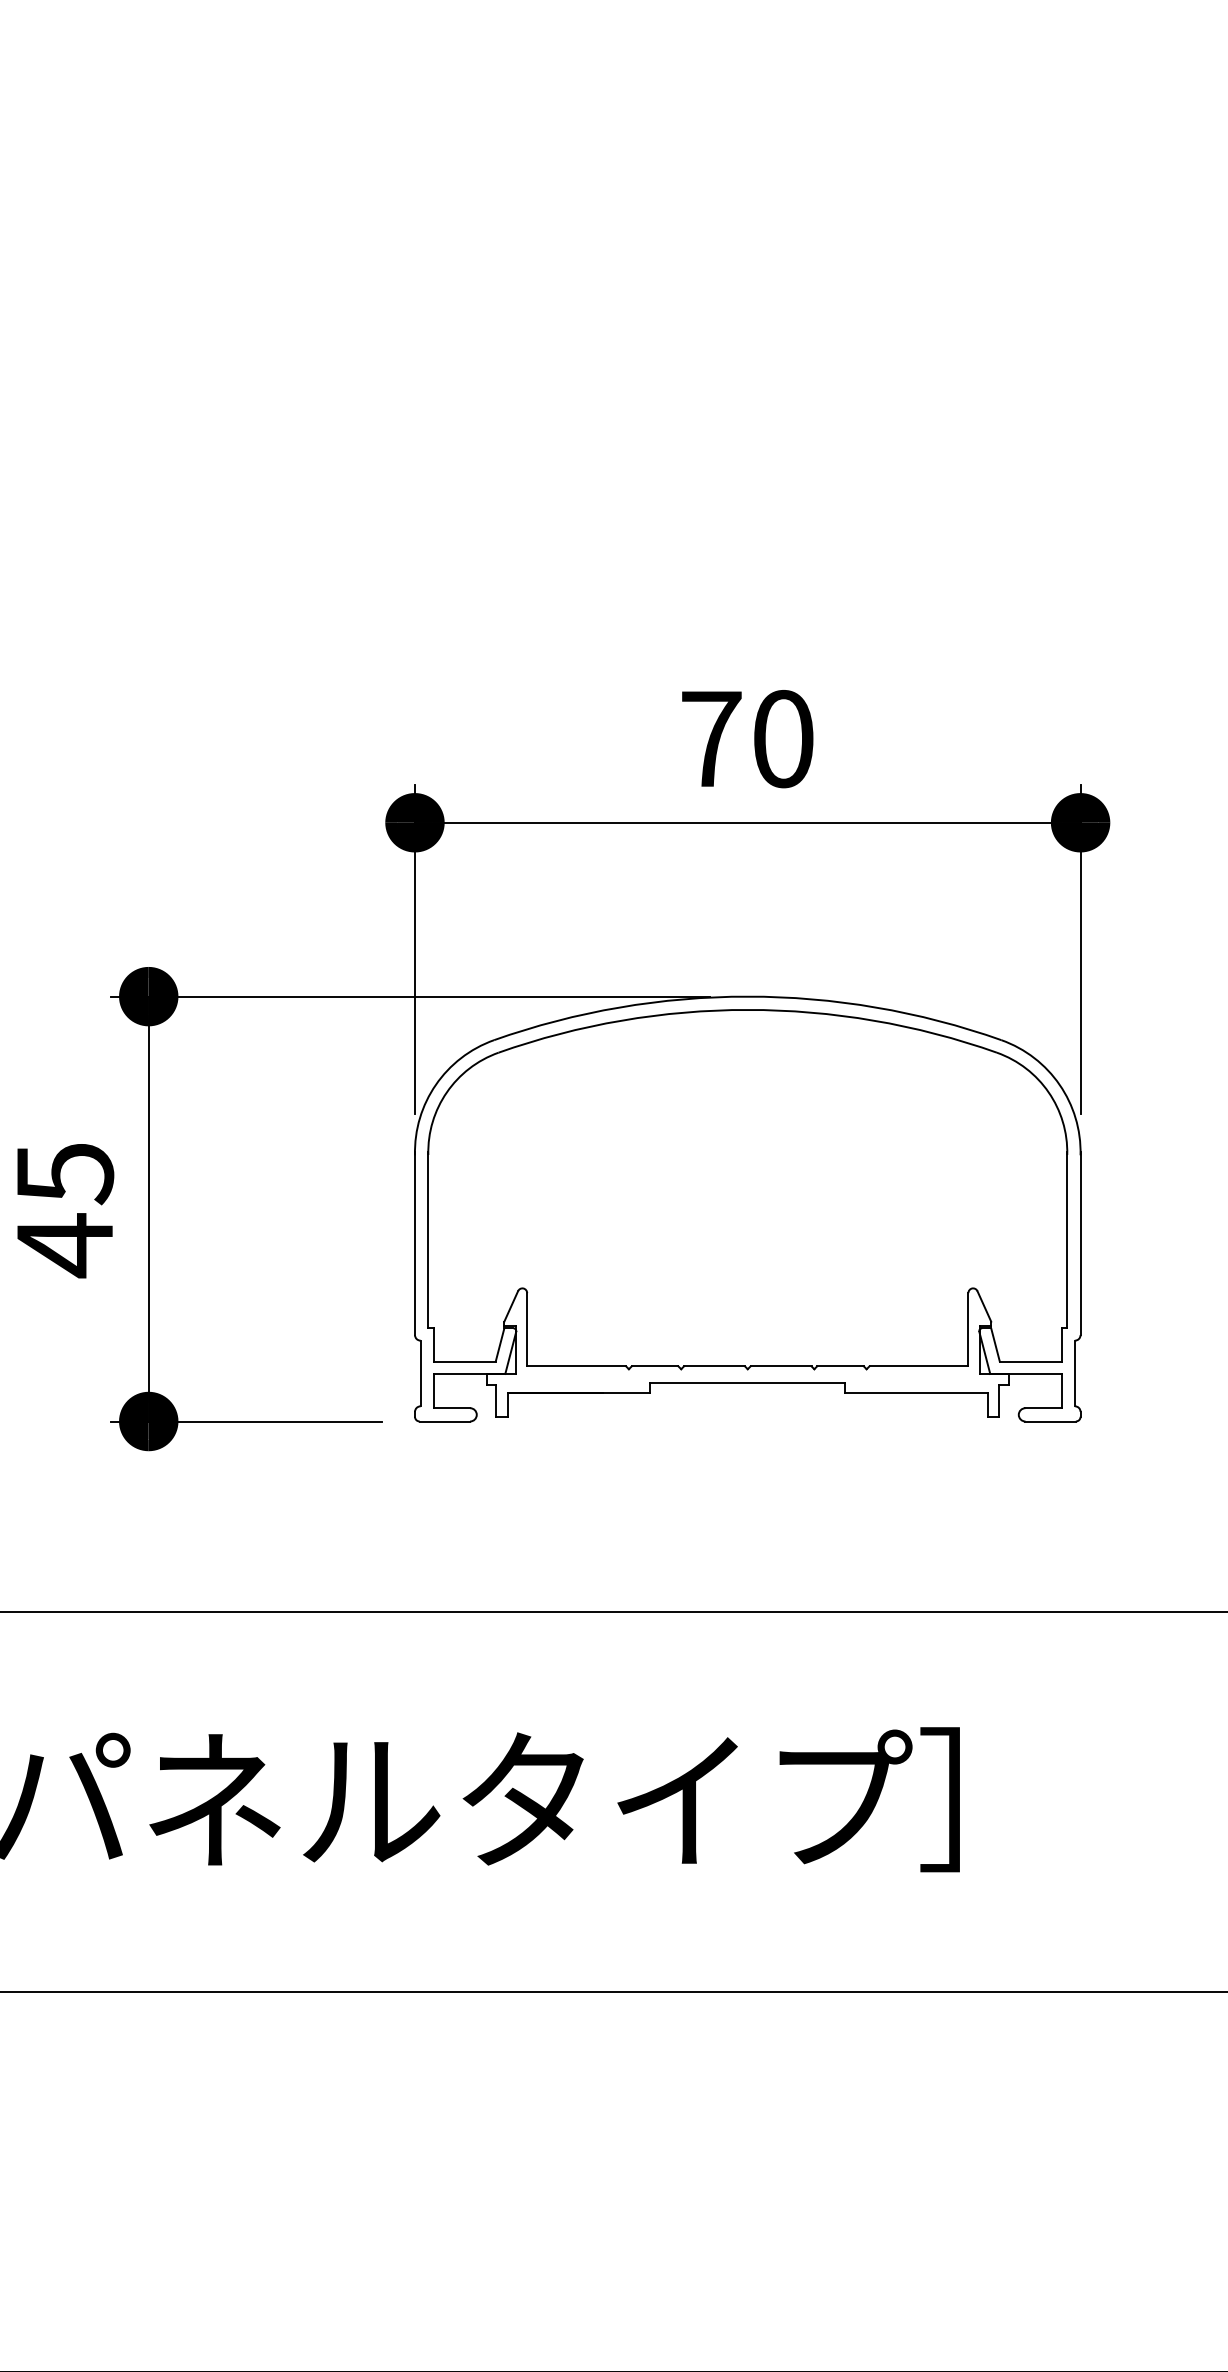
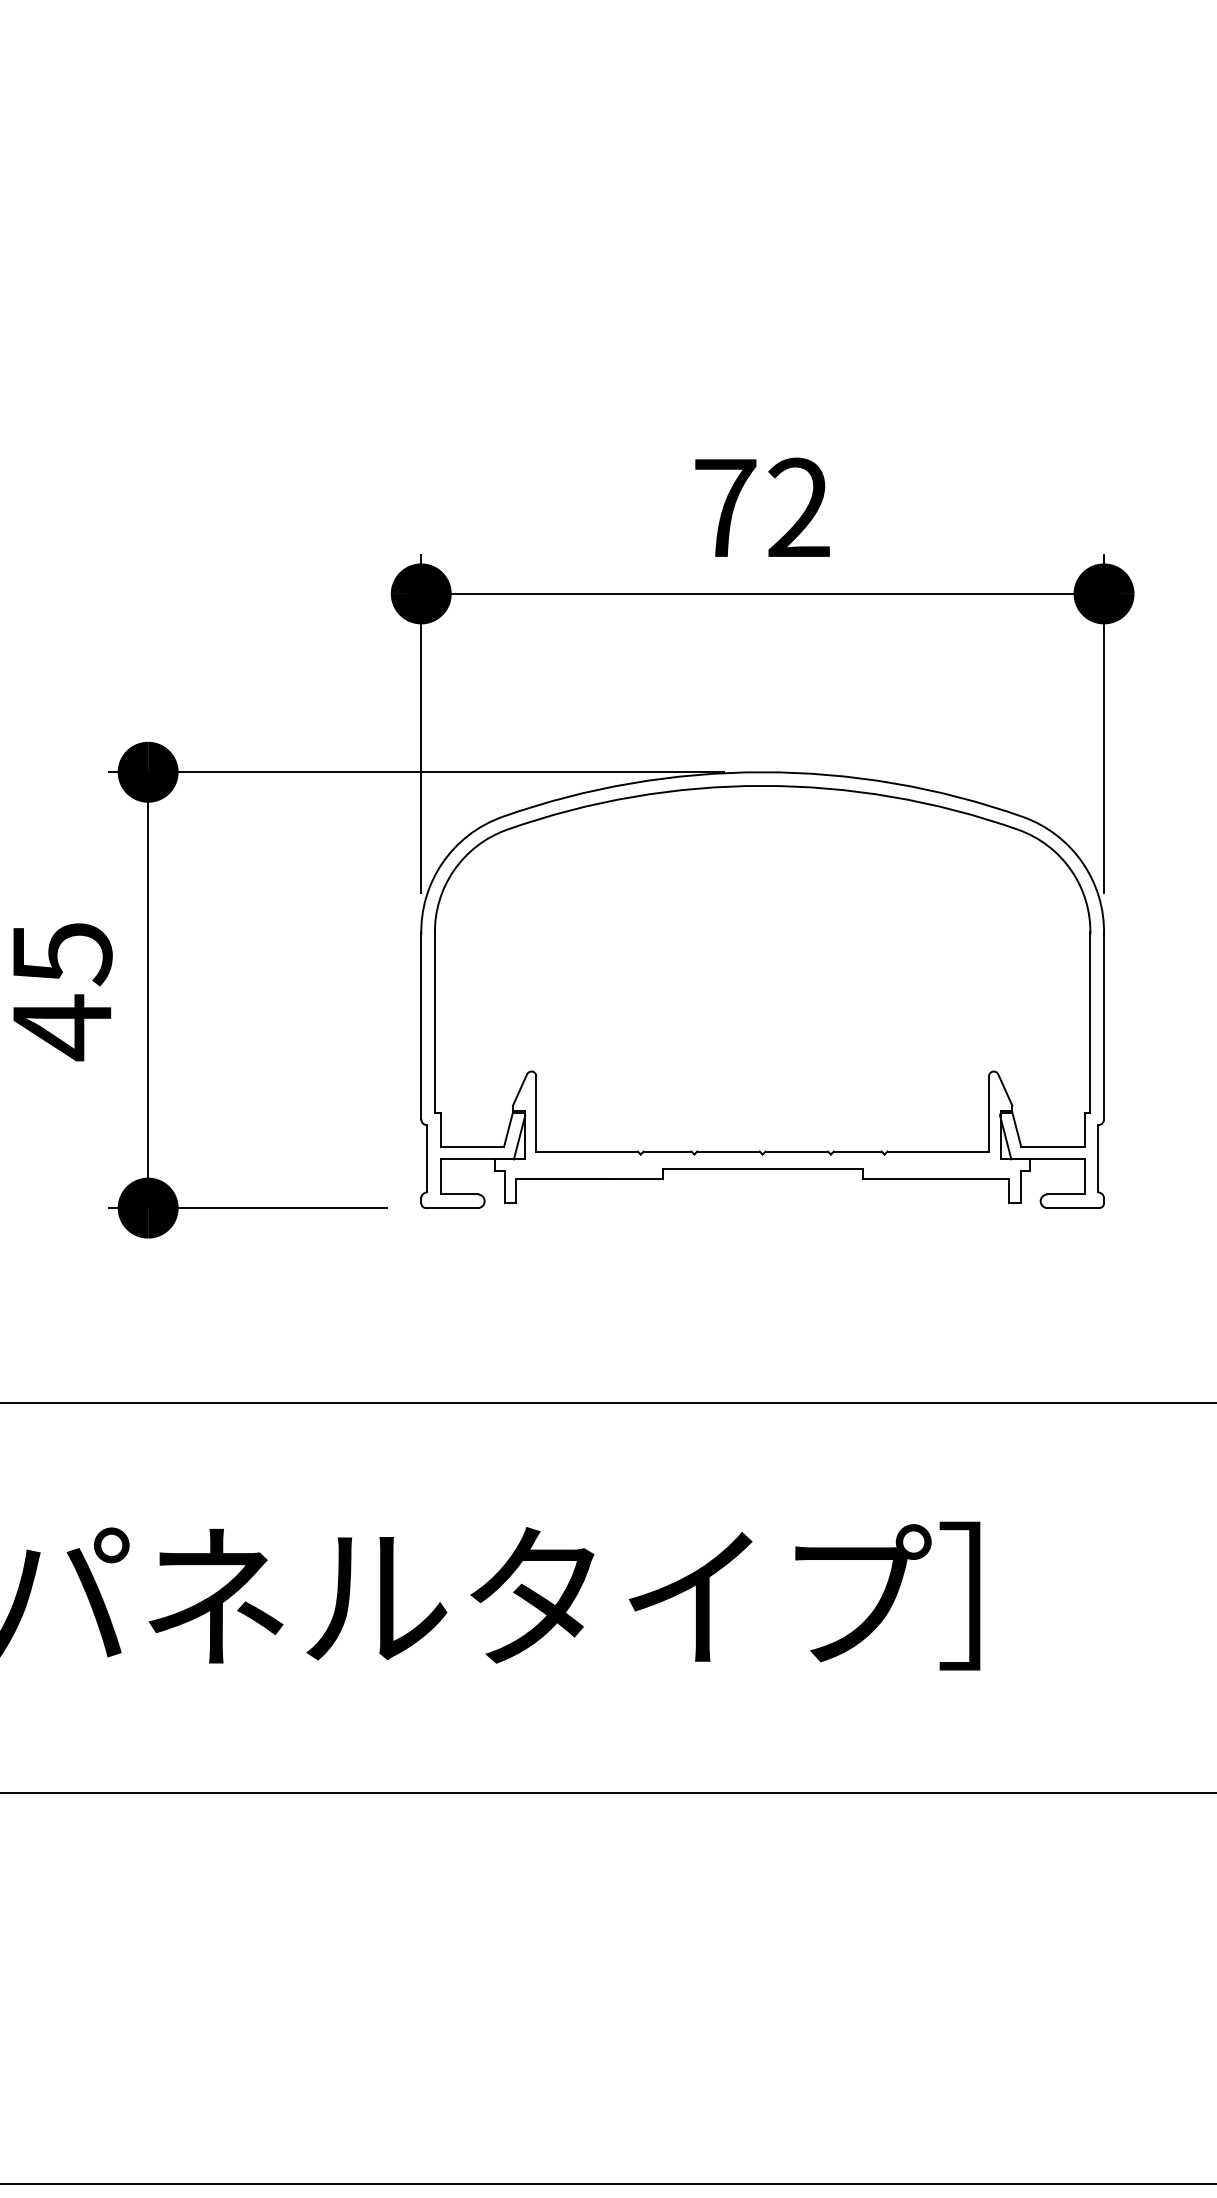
text: (783, 739) -> (799, 508), 70 -> 72

